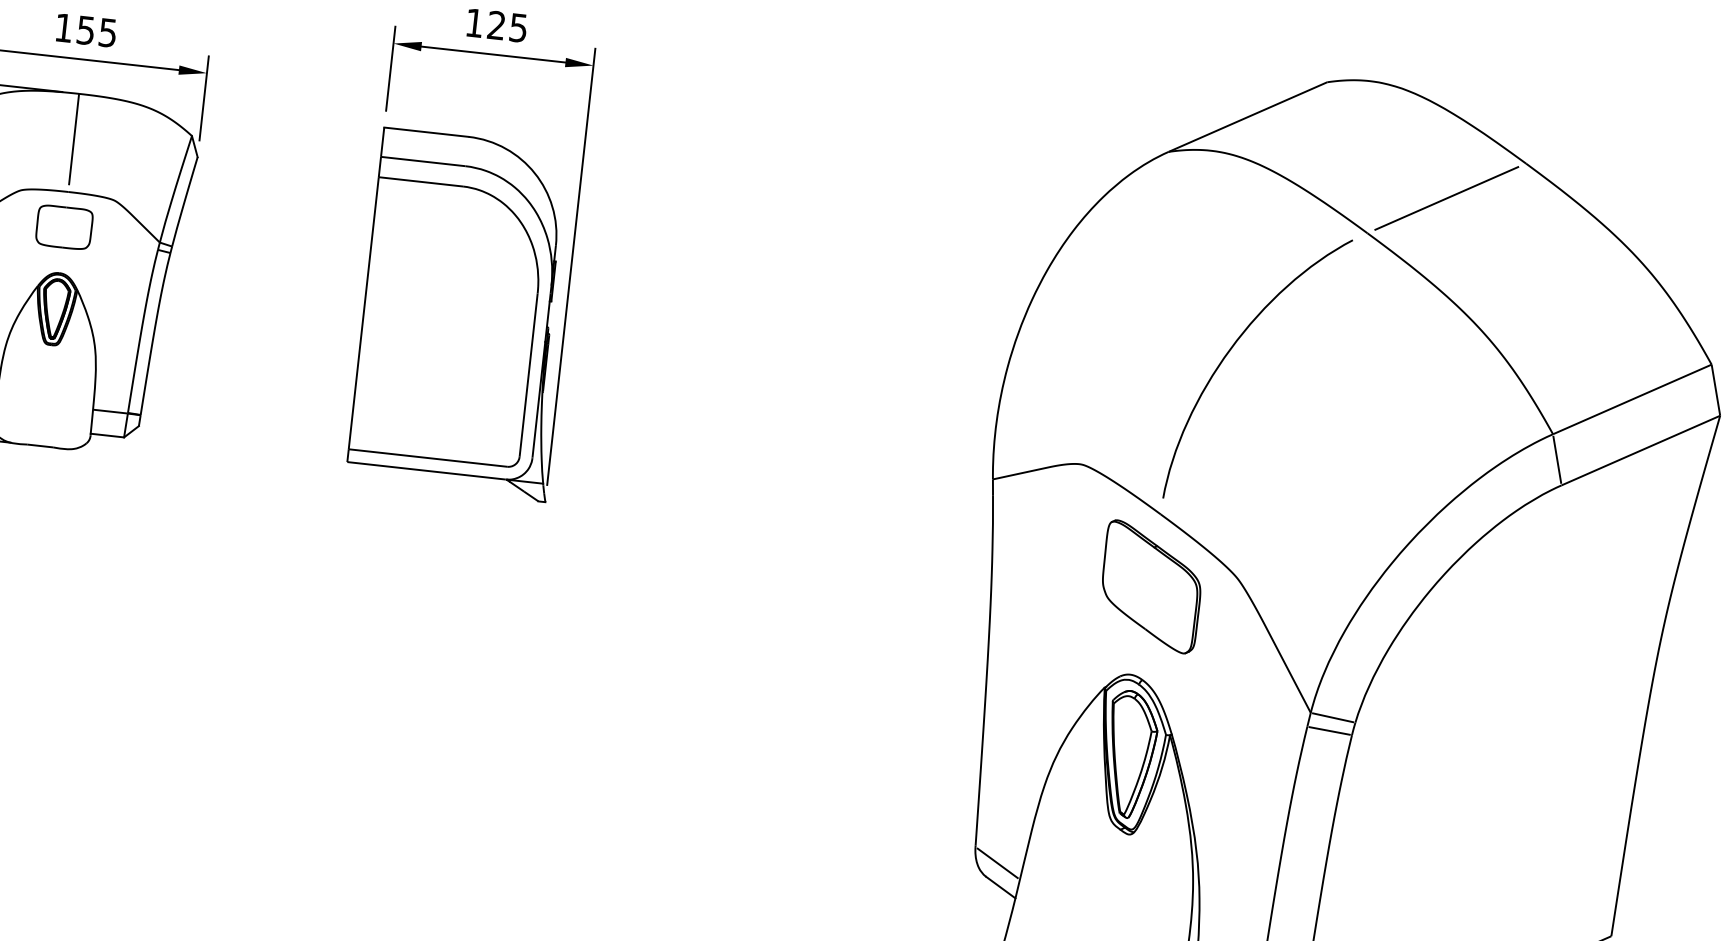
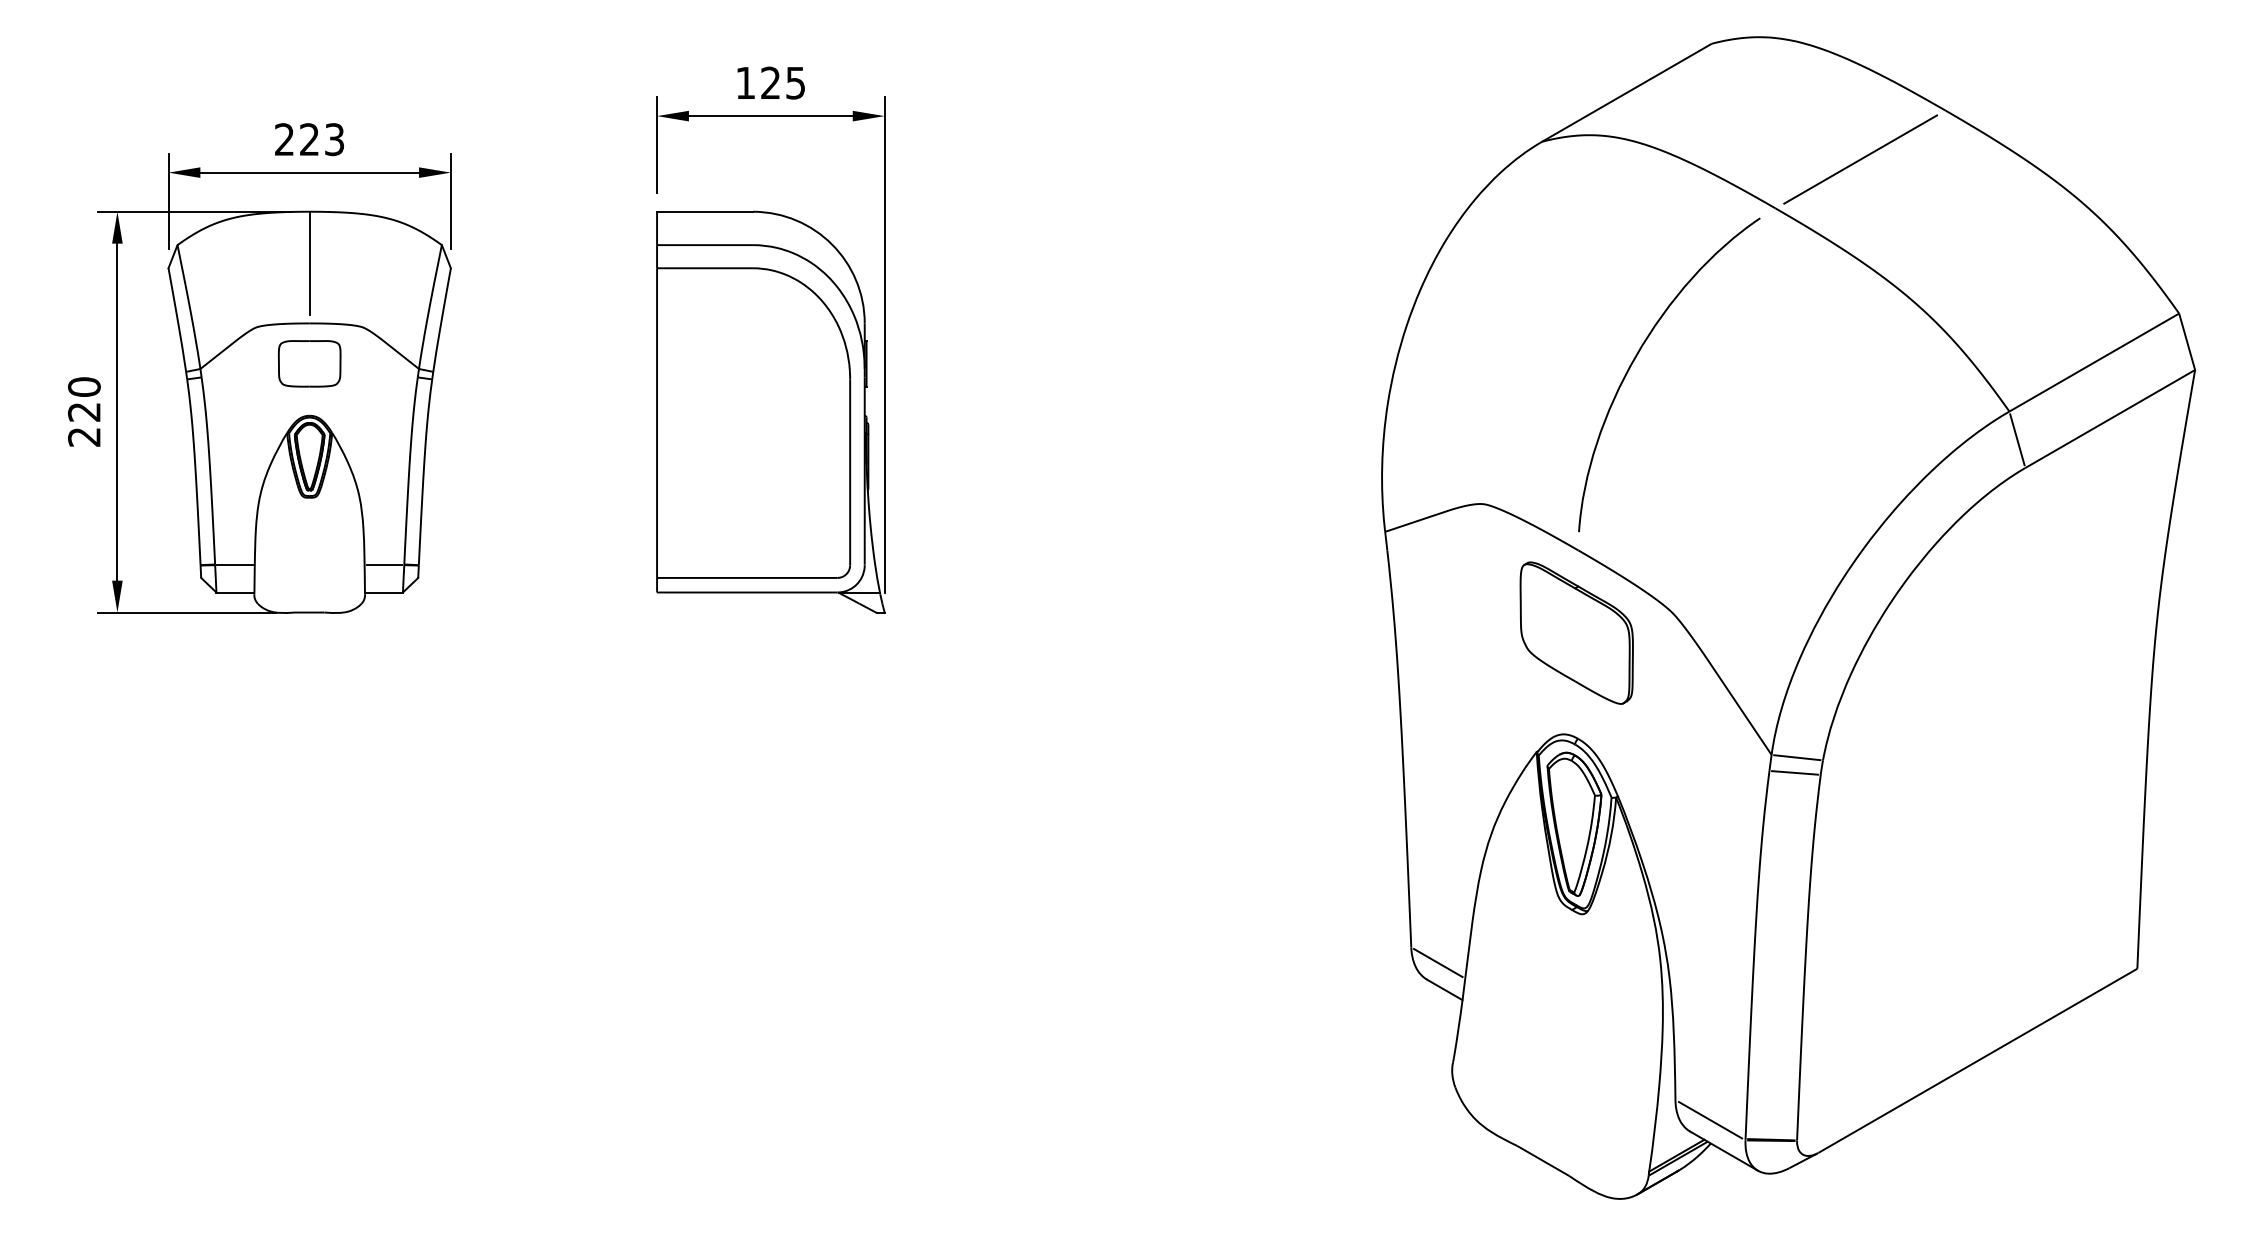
text: (85, 30) -> (309, 139), 155 -> 223

